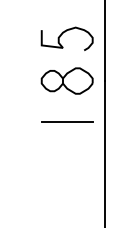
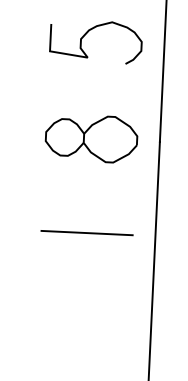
curve: (61, 36) -> (86, 37), moved
line: (67, 121) -> (87, 232), moved

